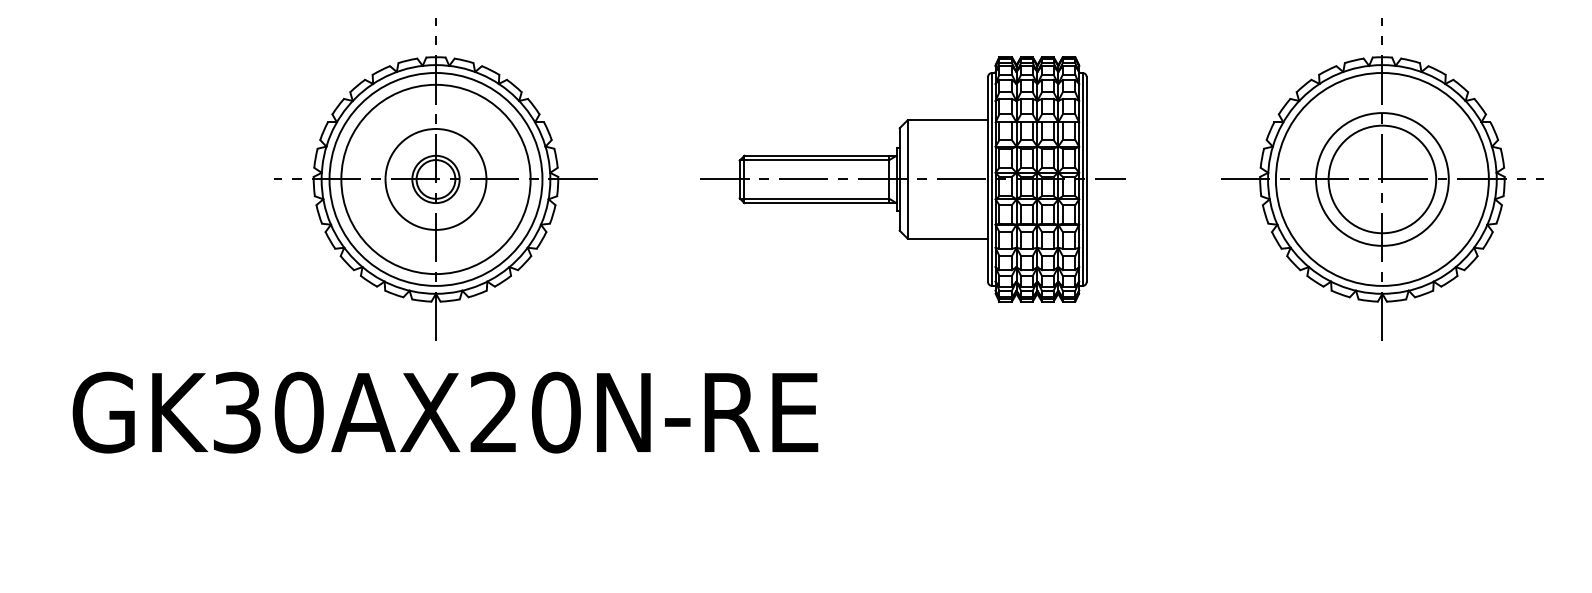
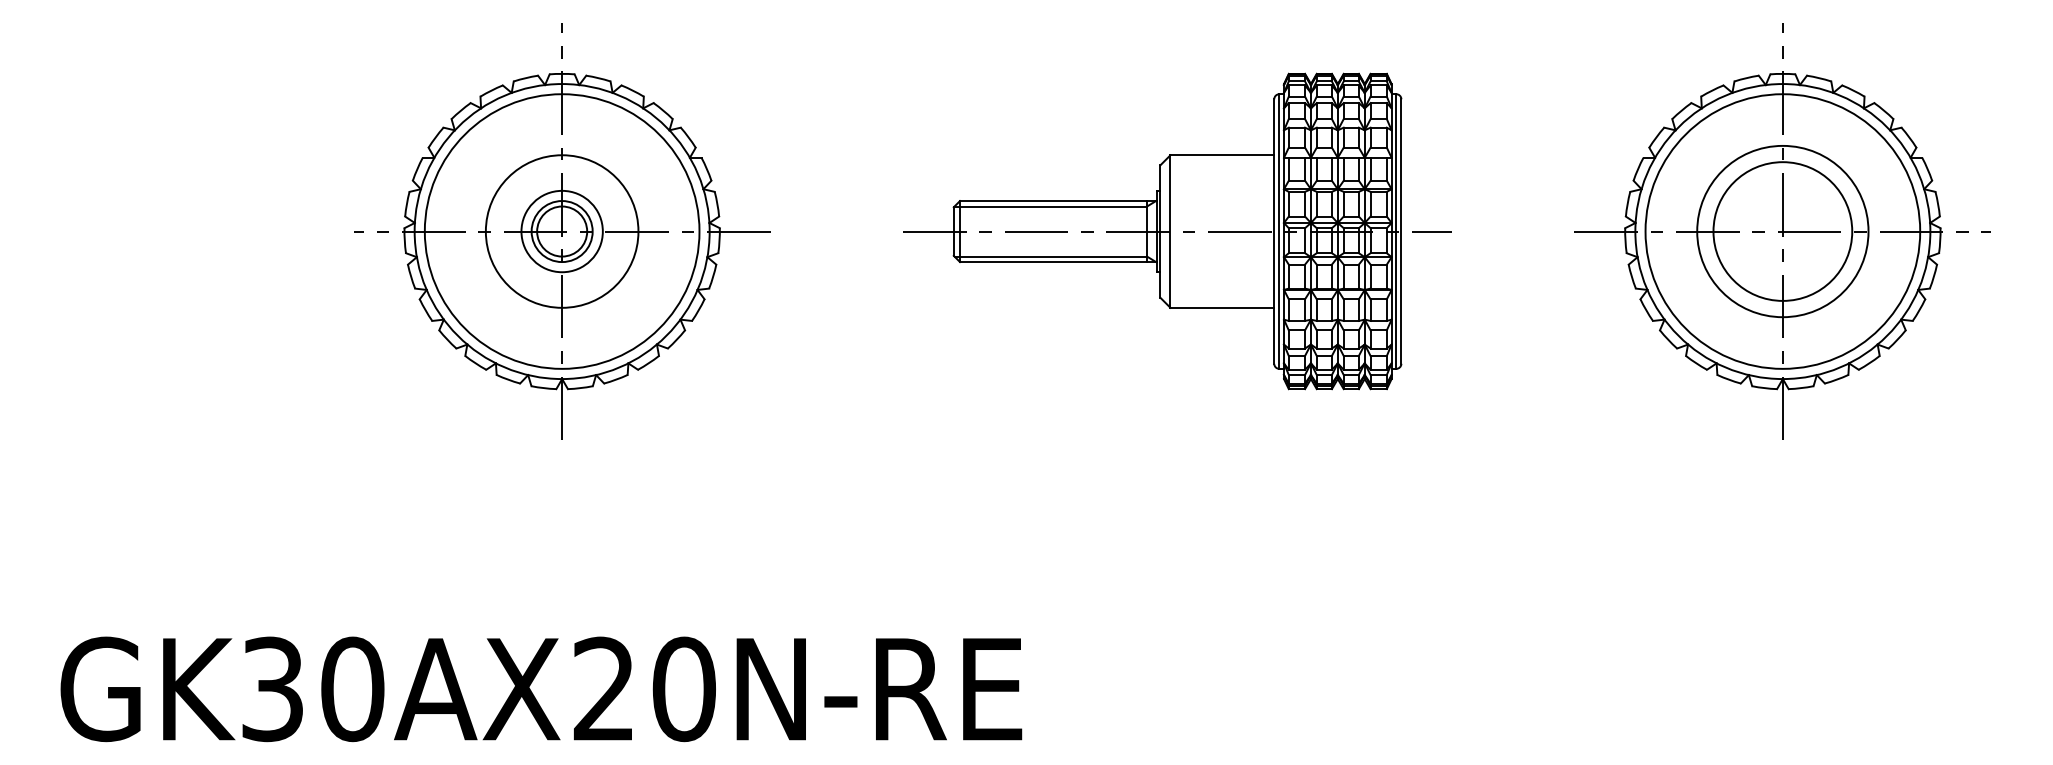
circle: (435, 179) -> (561, 231), size x0.62
circle: (435, 179) -> (561, 231), size x0.62
text: (445, 412) -> (541, 689), moved

